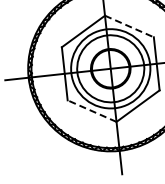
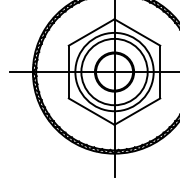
line: (129, 26) -> (137, 32), dashed -> solid
line: (91, 111) -> (91, 111), dashed -> solid

